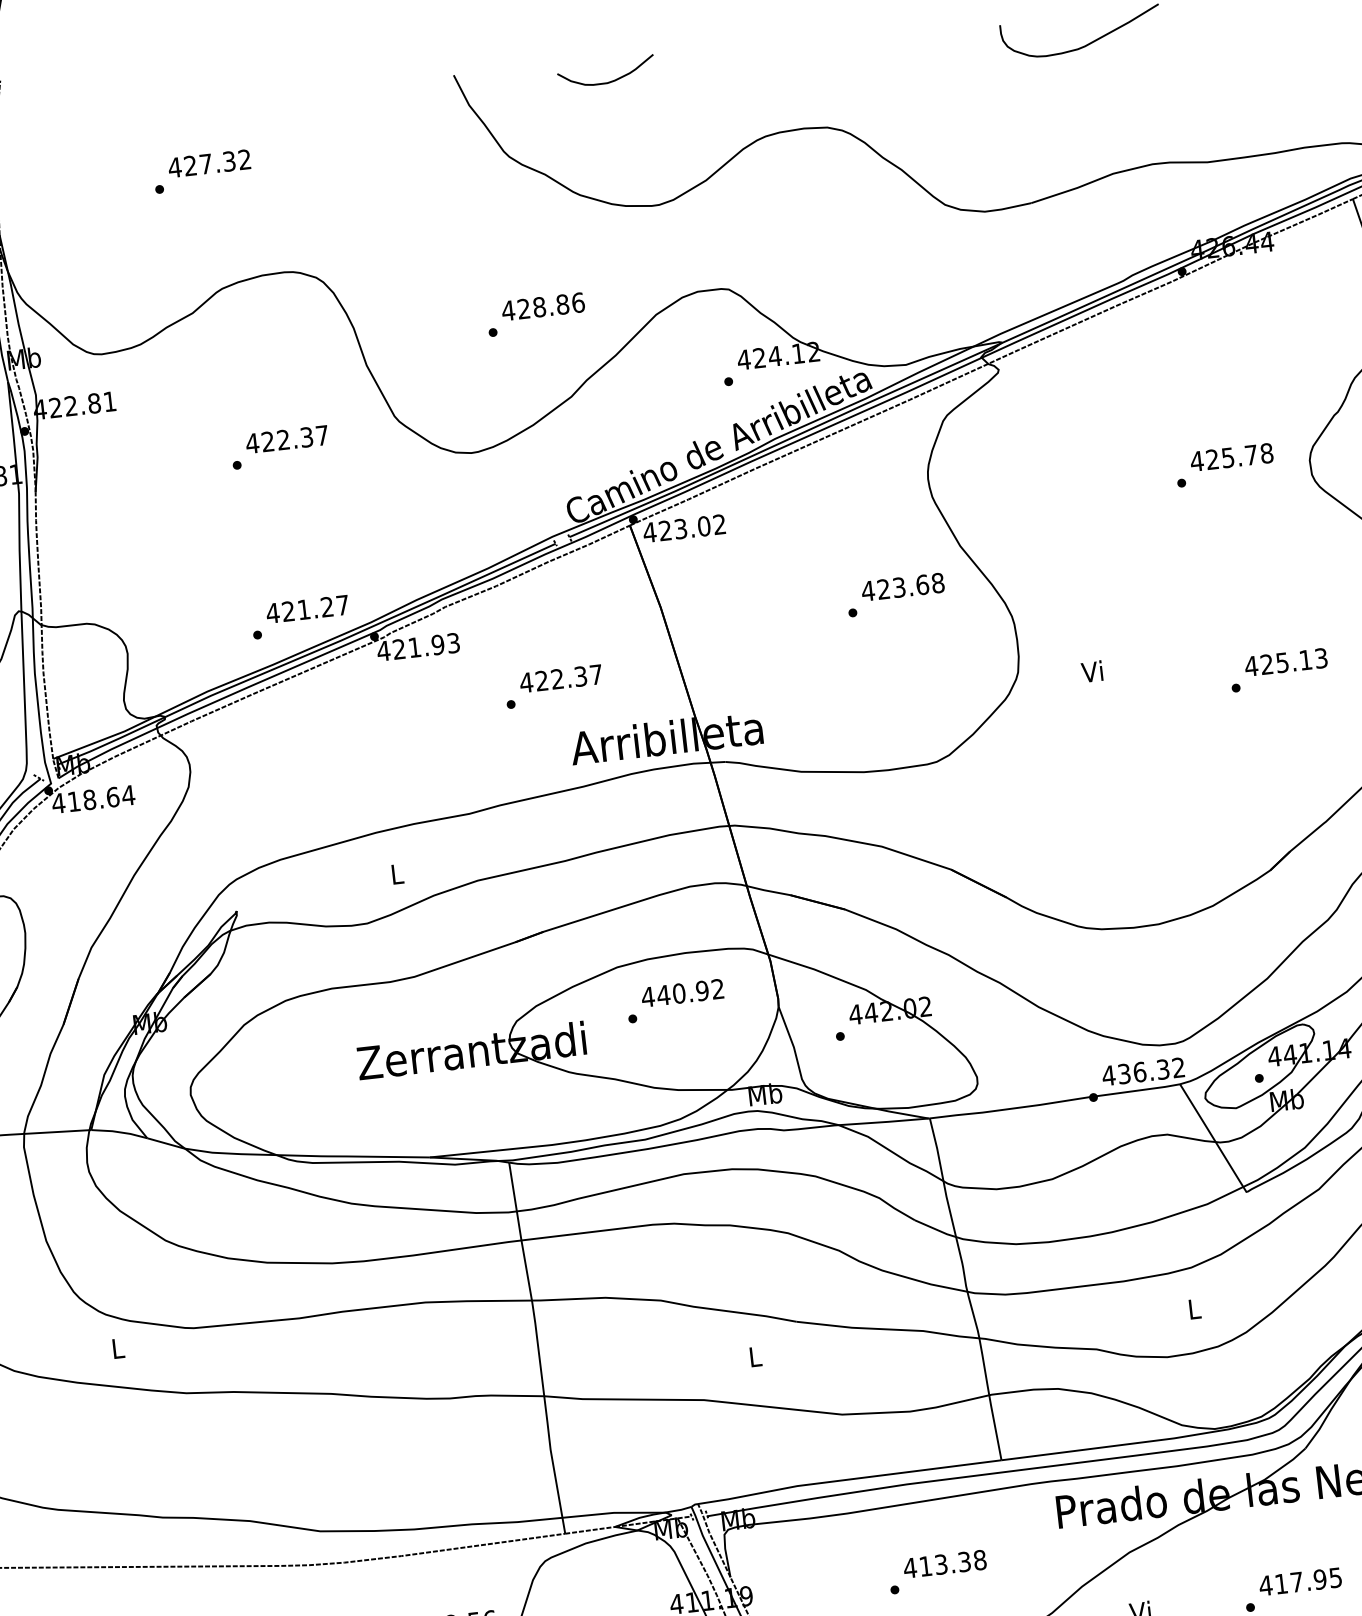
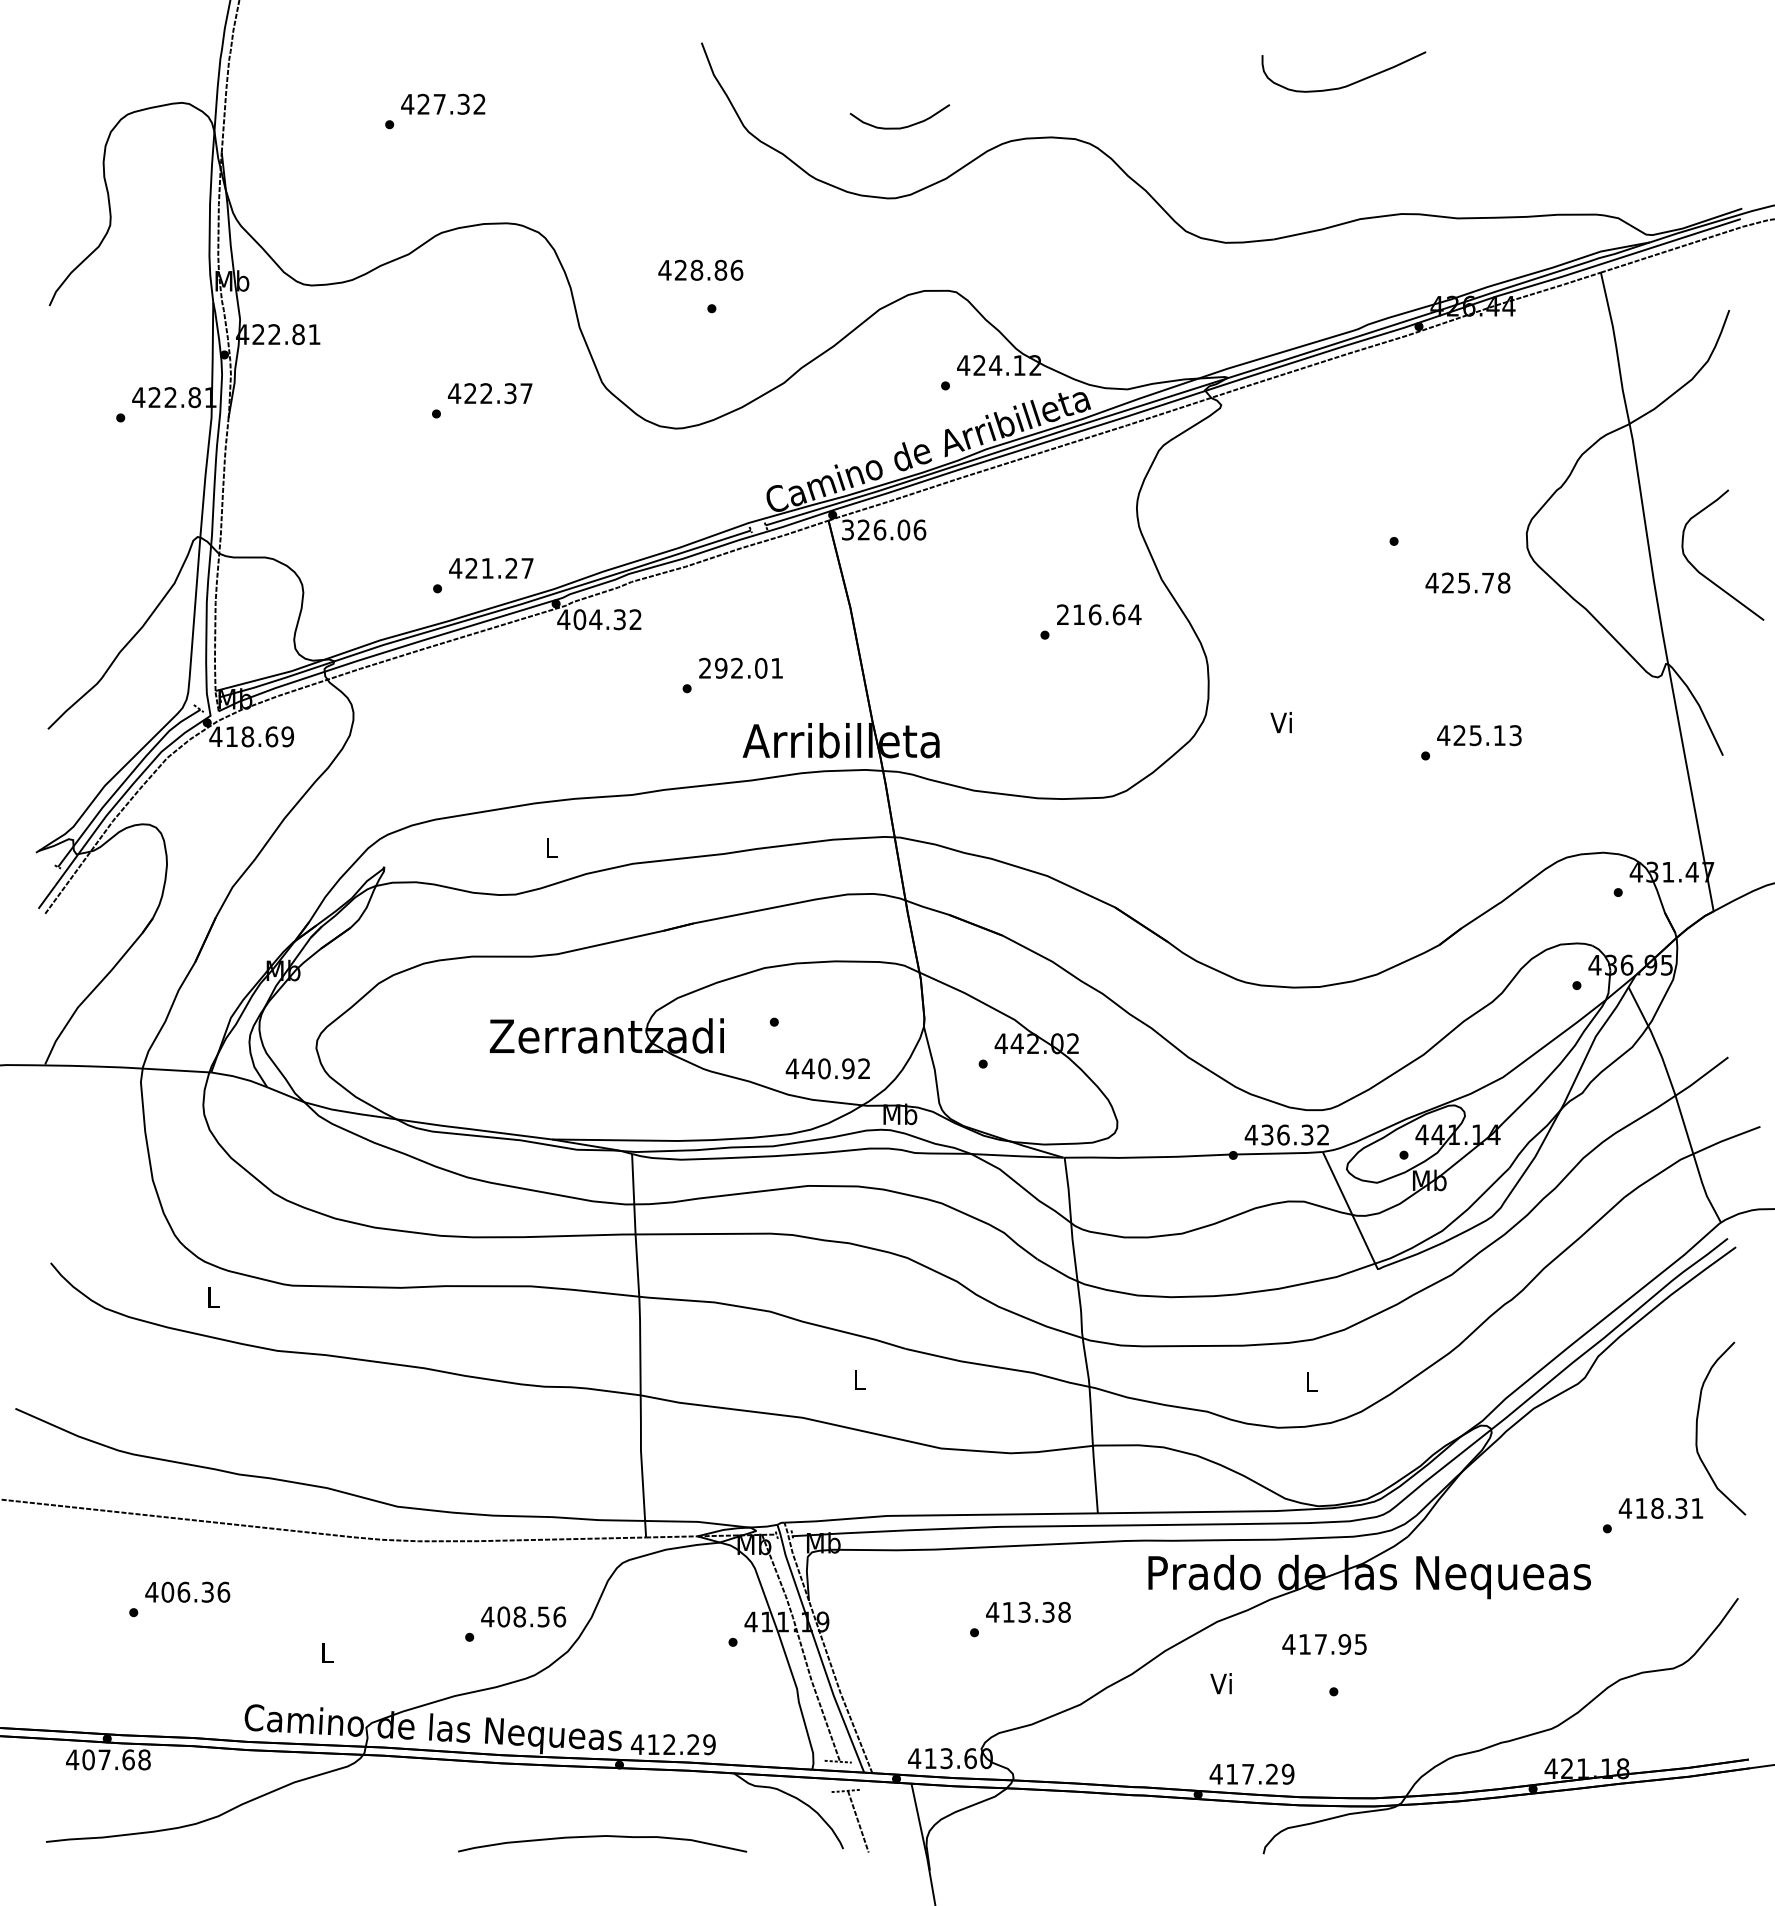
curve: (610, 80) -> (903, 126), moved
text: (542, 306) -> (700, 269), moved
text: (1231, 456) -> (1467, 582), moved
text: (684, 528) -> (883, 529), 423.02 -> 326.06
text: (902, 586) -> (1098, 614), 423.68 -> 216.64
text: (426, 646) -> (607, 619), 421.93 -> 404.32
text: (560, 678) -> (740, 667), 422.37 -> 292.01
text: (128, 795) -> (287, 736), 418.64 -> 418.69
text: (682, 992) -> (827, 1068), moved
text: (1300, 1581) -> (1324, 1644), moved

